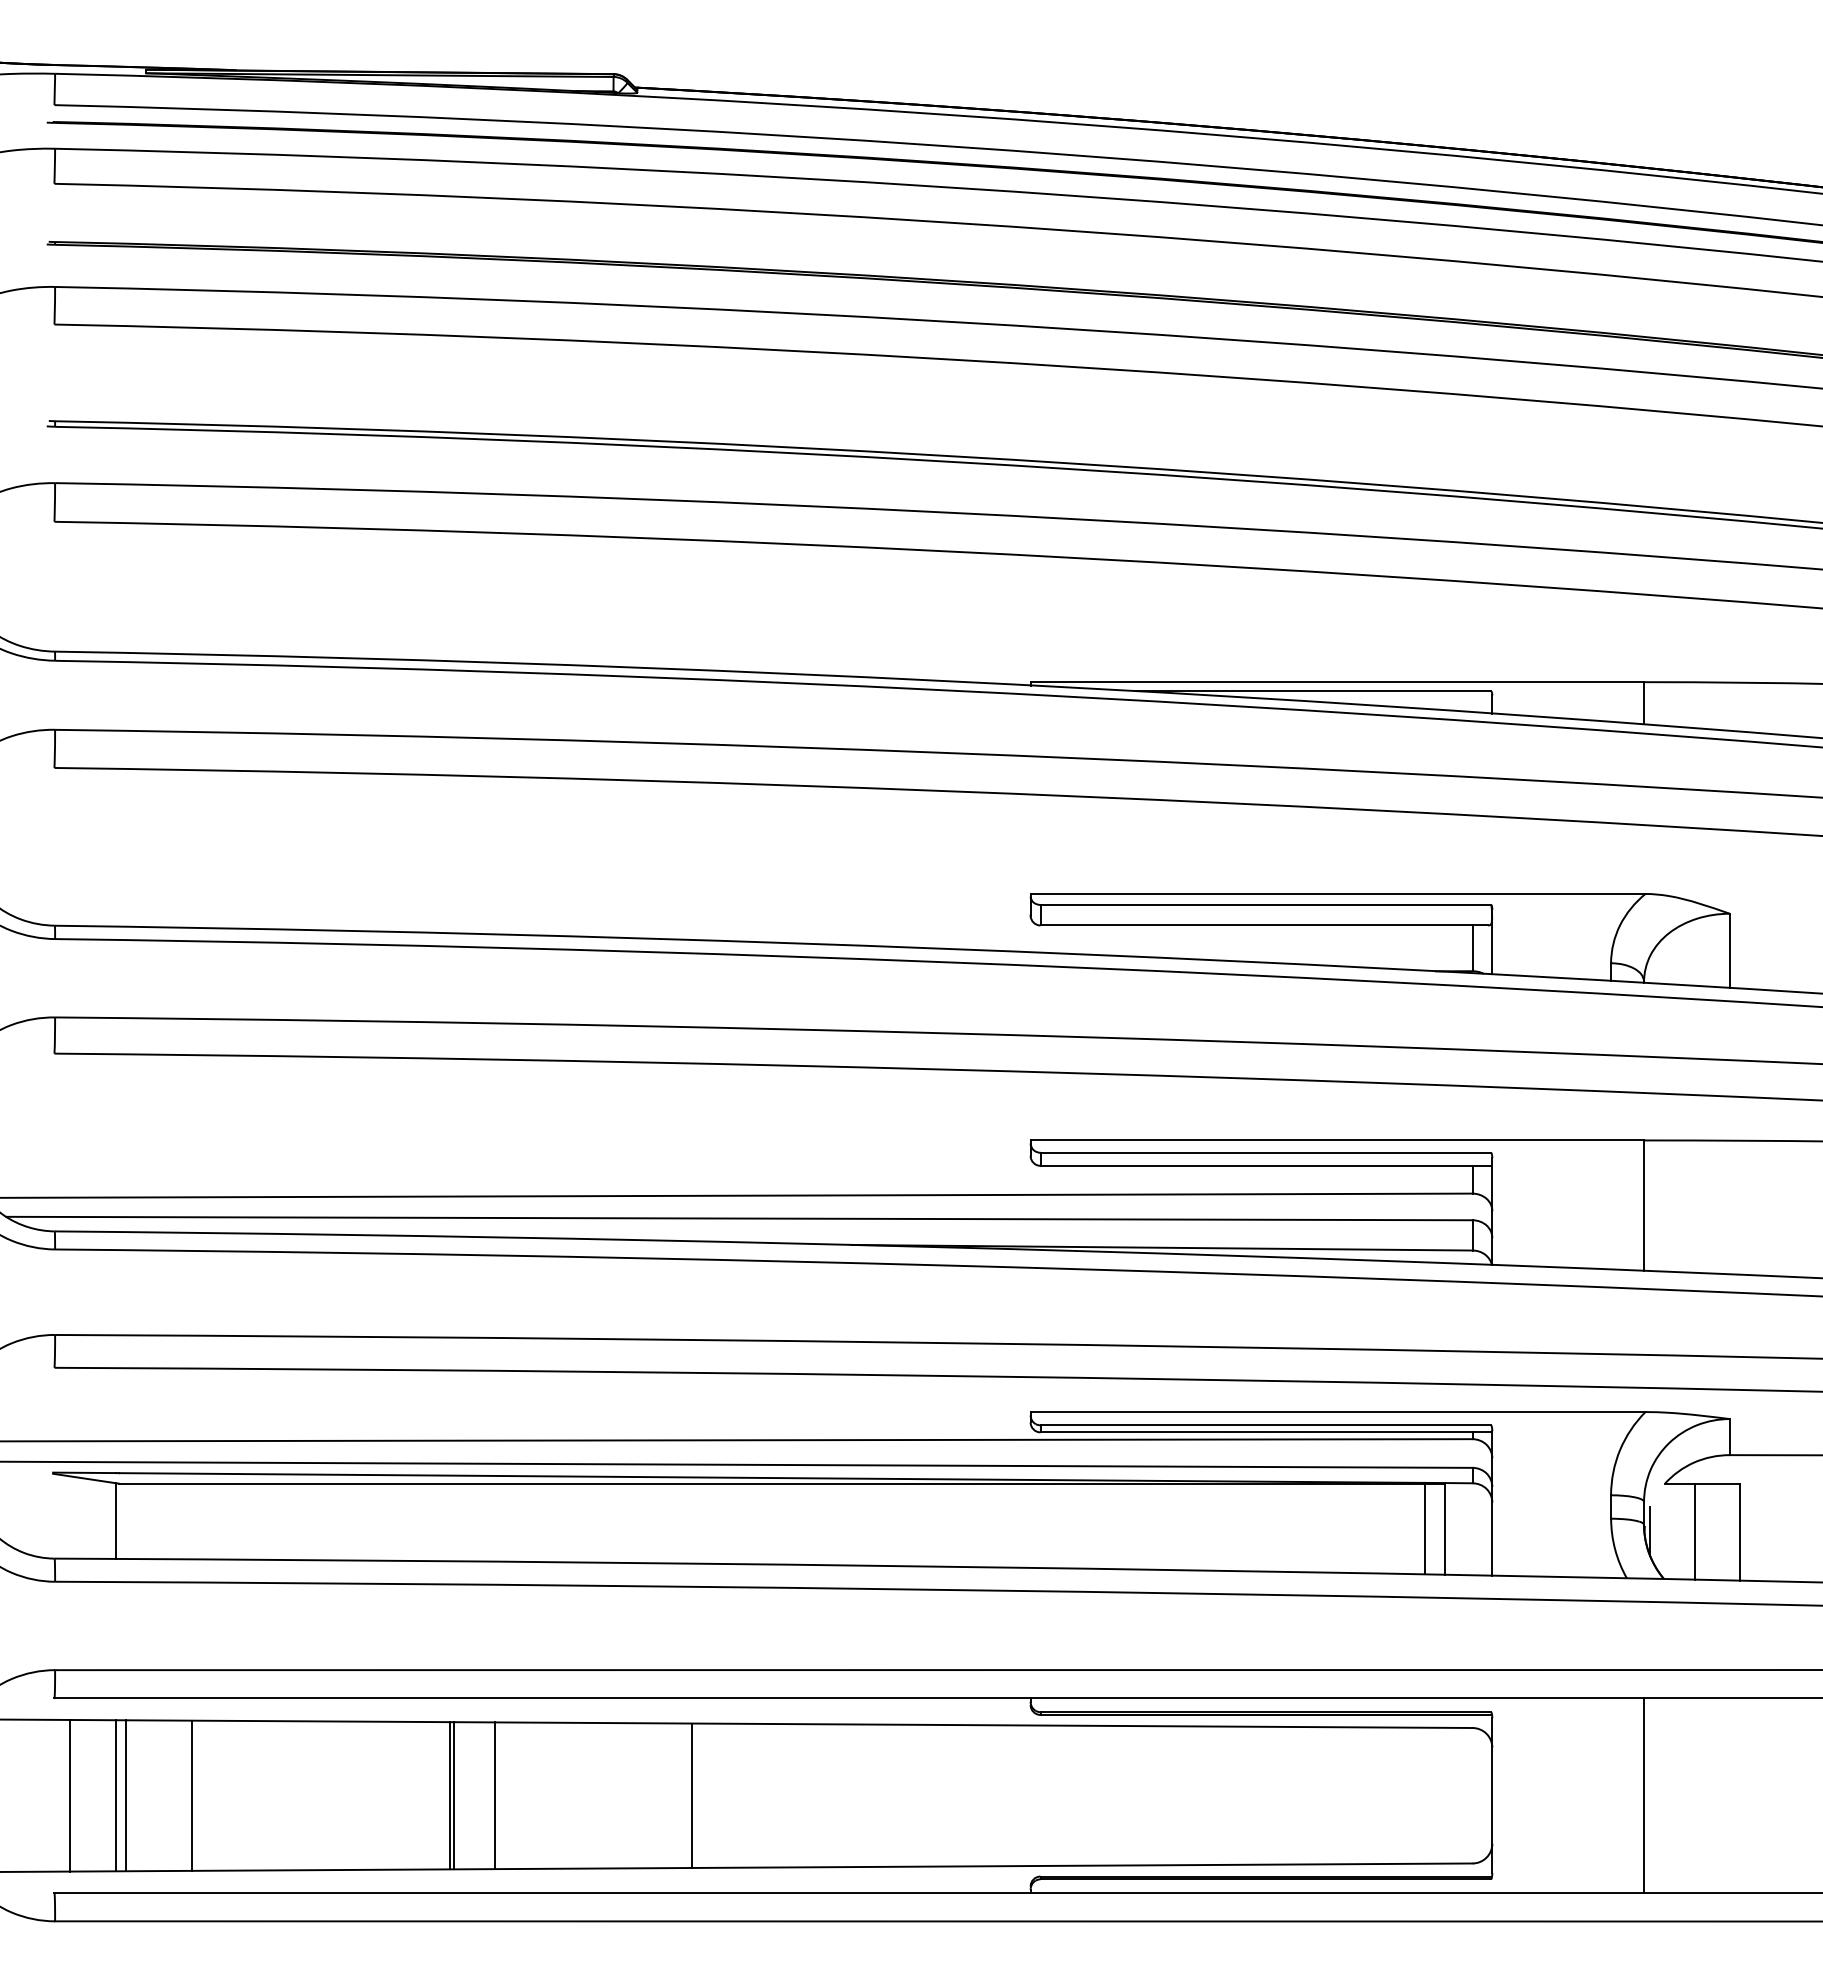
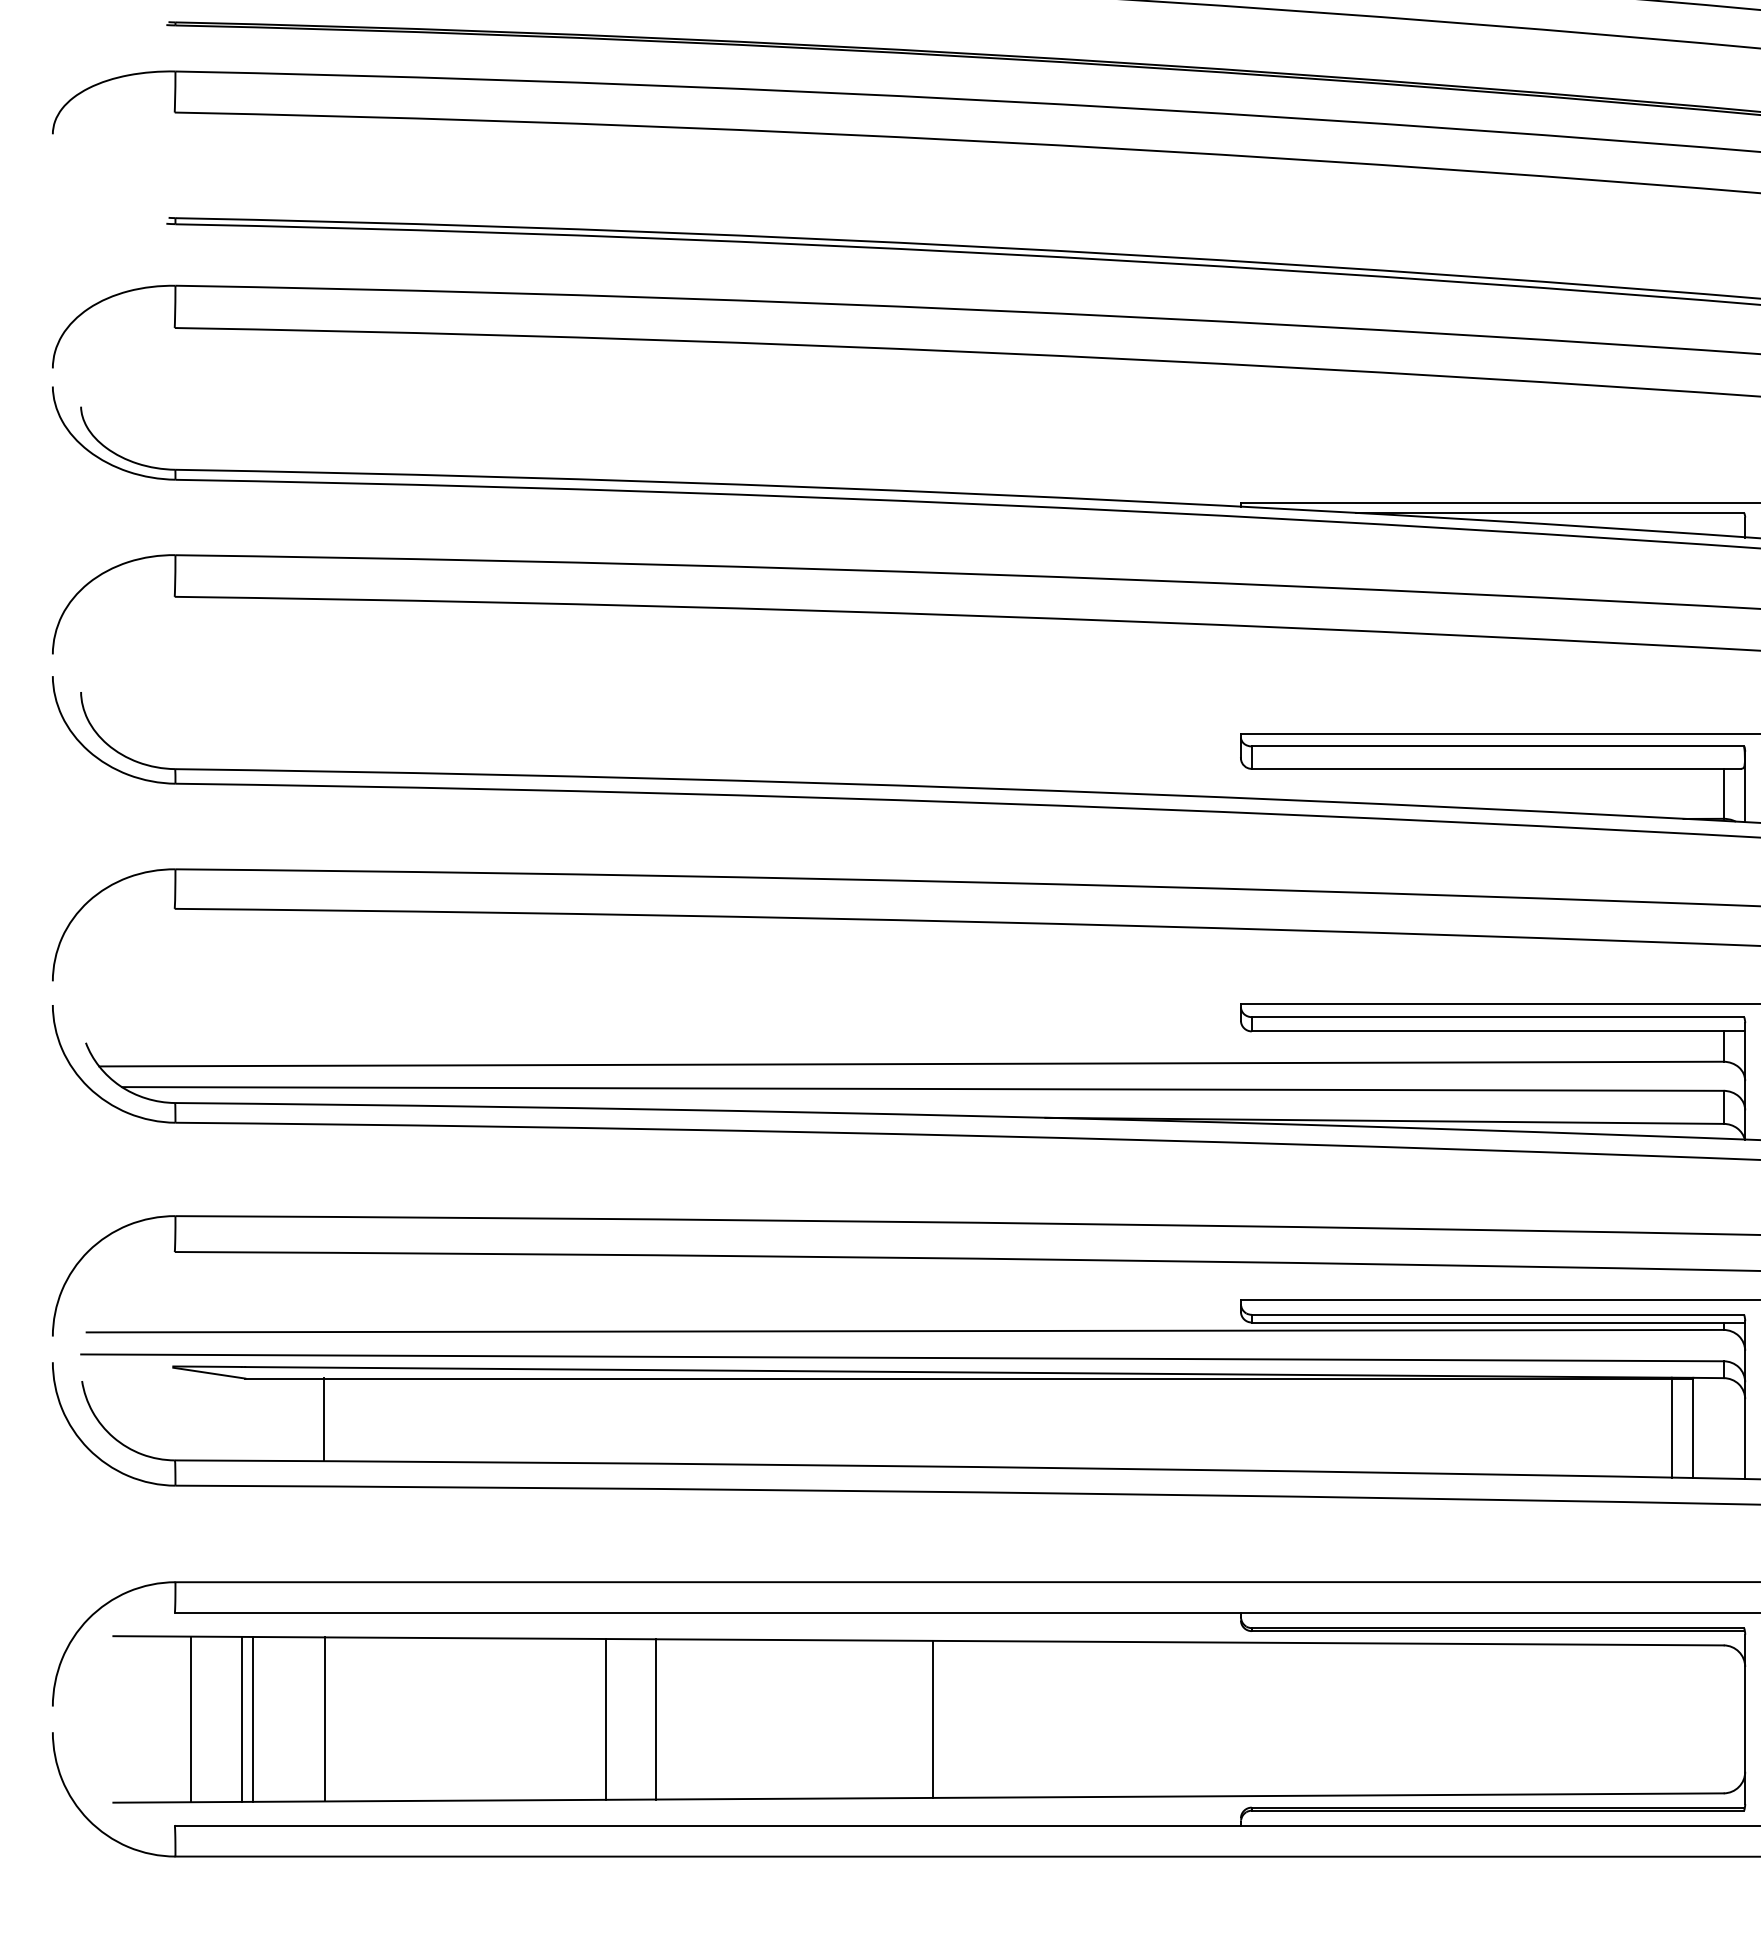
line: (115, 1521) -> (323, 1419), moved
line: (454, 1795) -> (611, 1719), removed
line: (692, 1795) -> (933, 1719), moved

